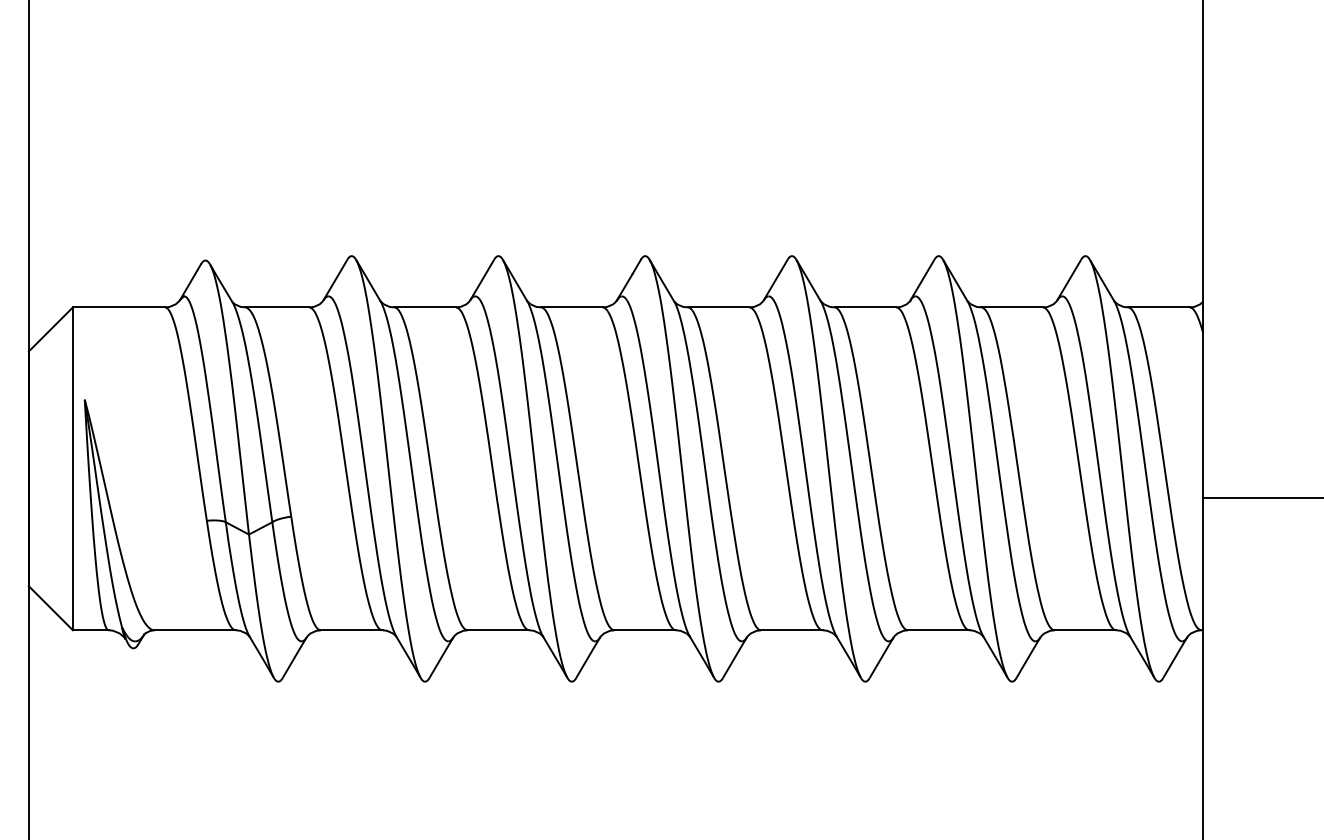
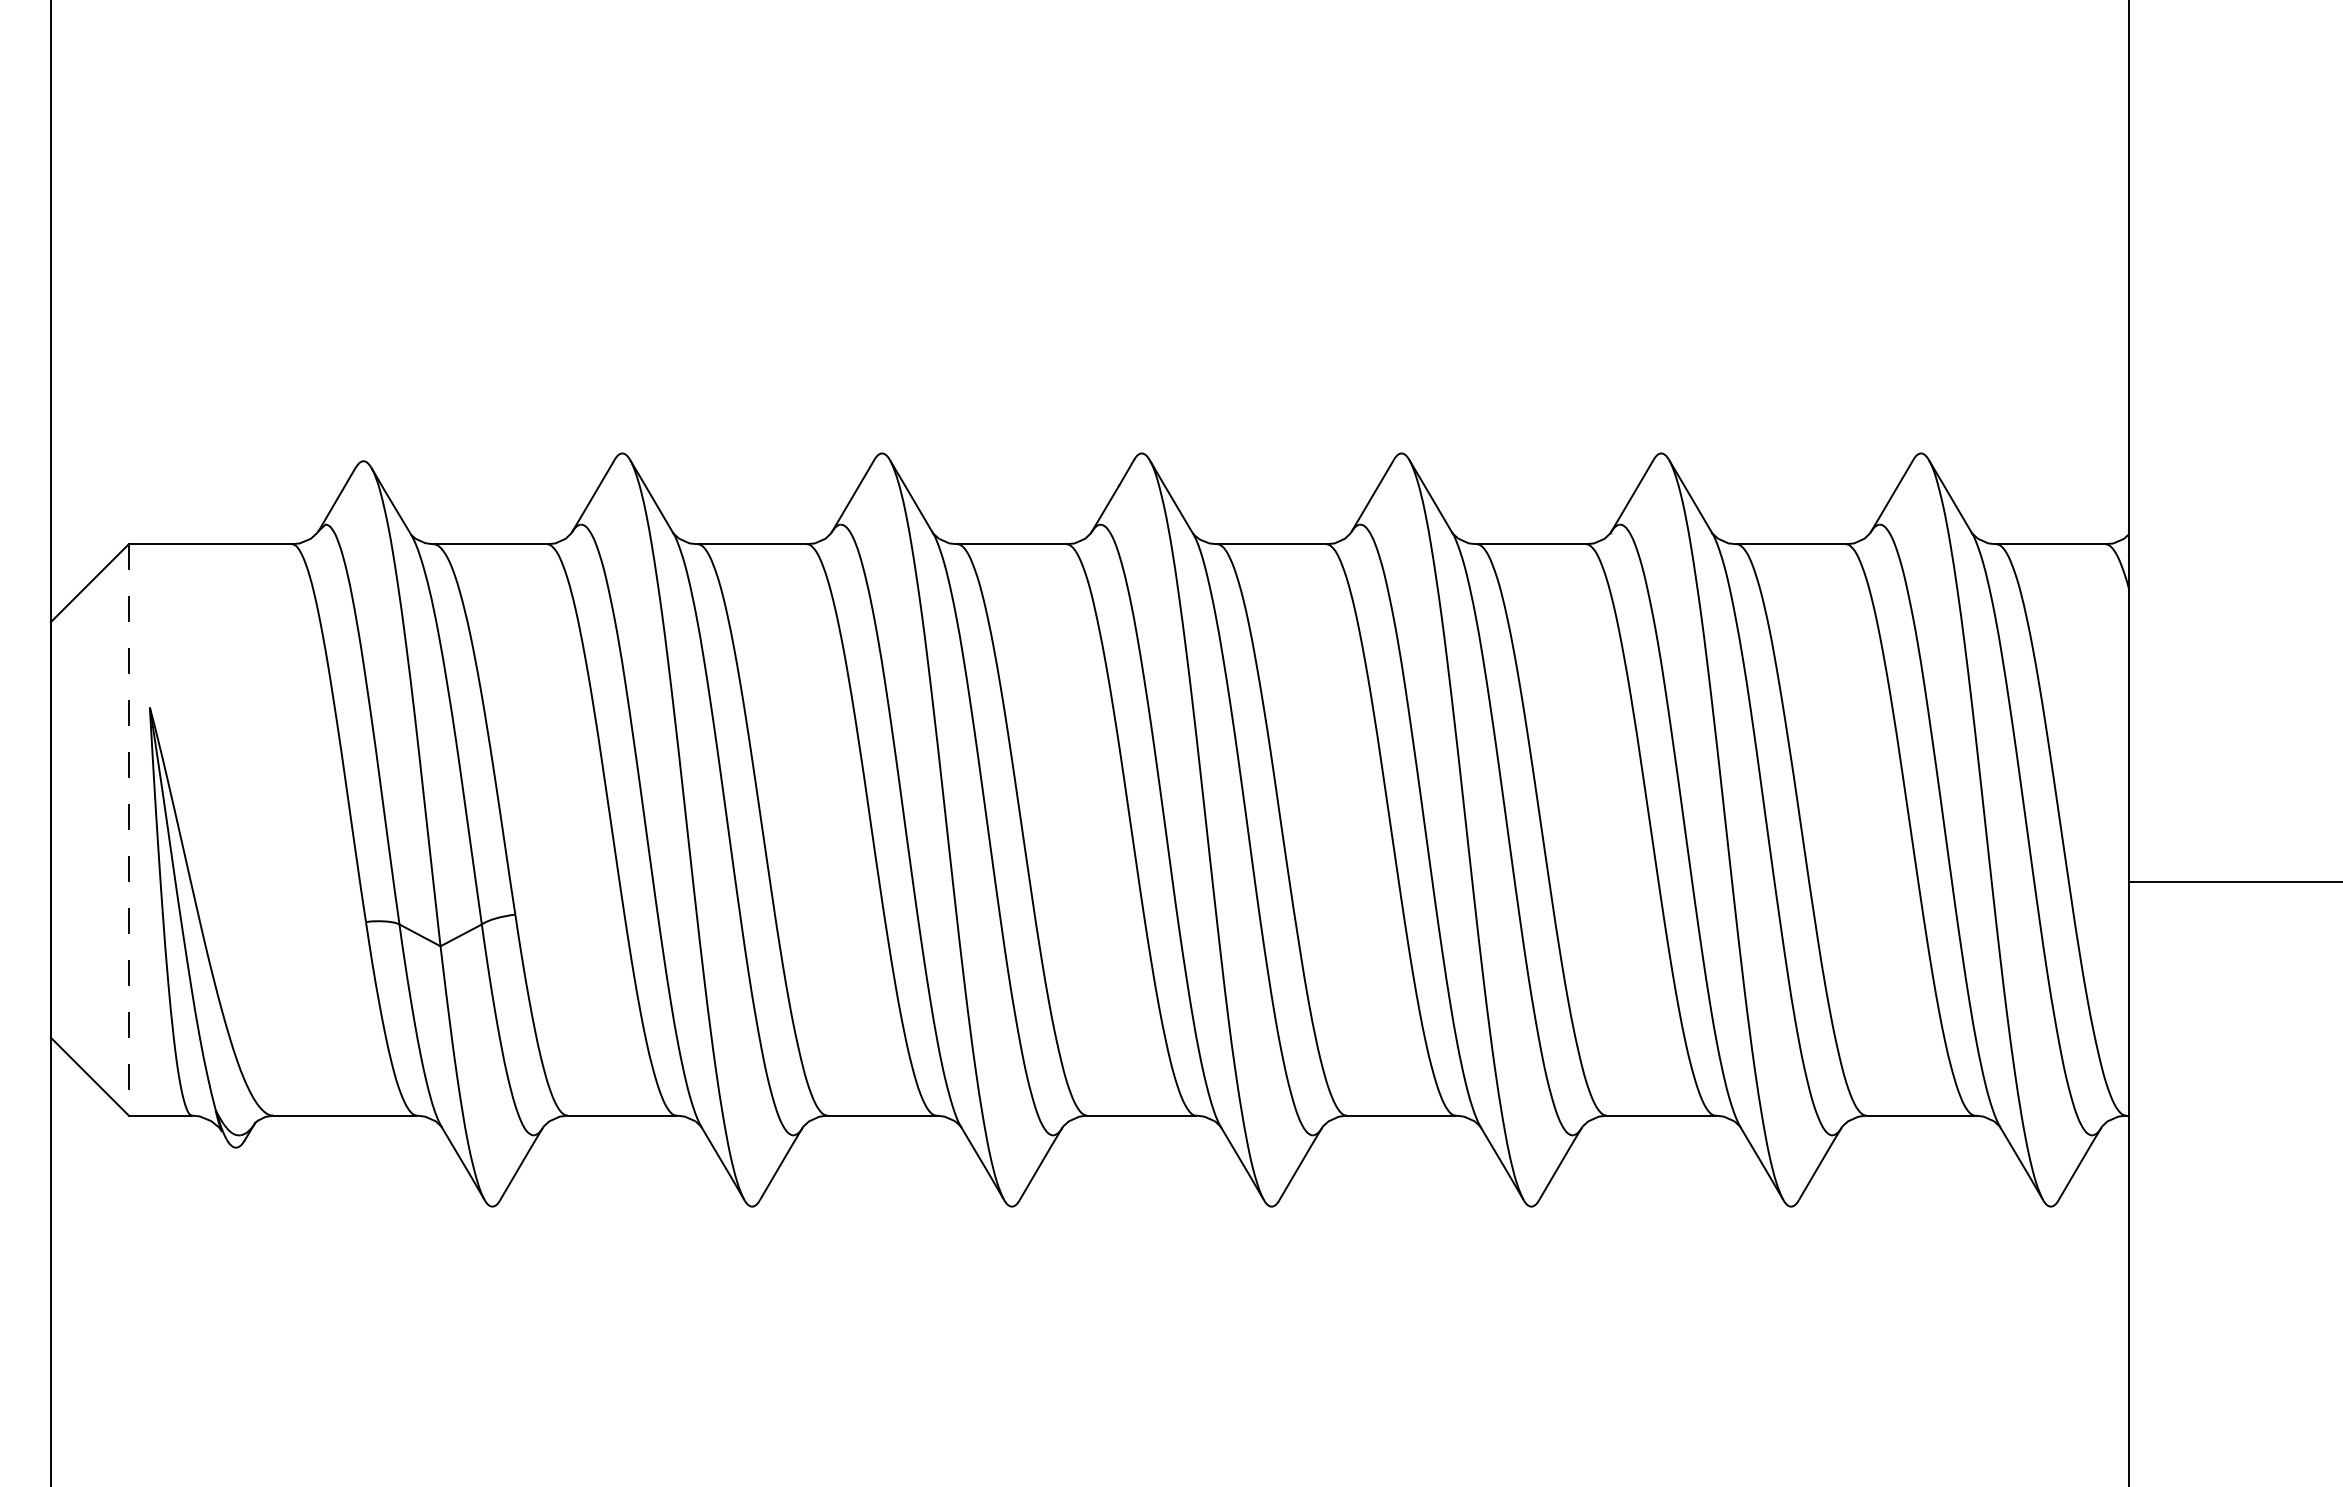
line: (72, 469) -> (128, 831), solid -> dashed

